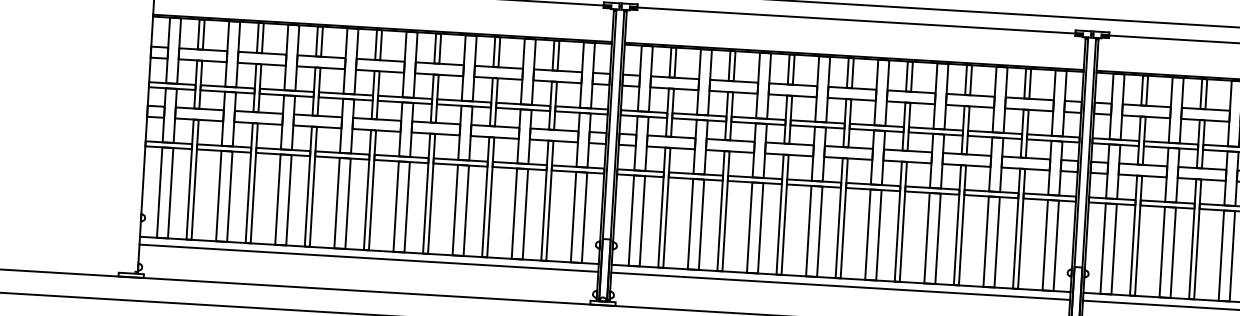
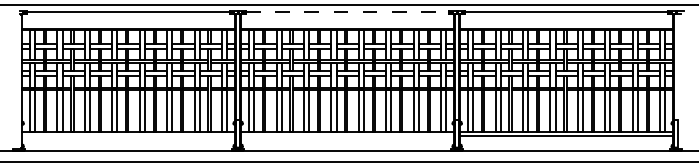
line: (856, 20) -> (347, 12), solid -> dashed
line: (368, 257) -> (128, 135), removed
line: (840, 285) -> (347, 135), removed

